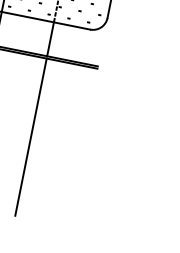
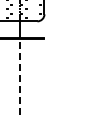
line: (30, 135) -> (19, 76), solid -> dashed

